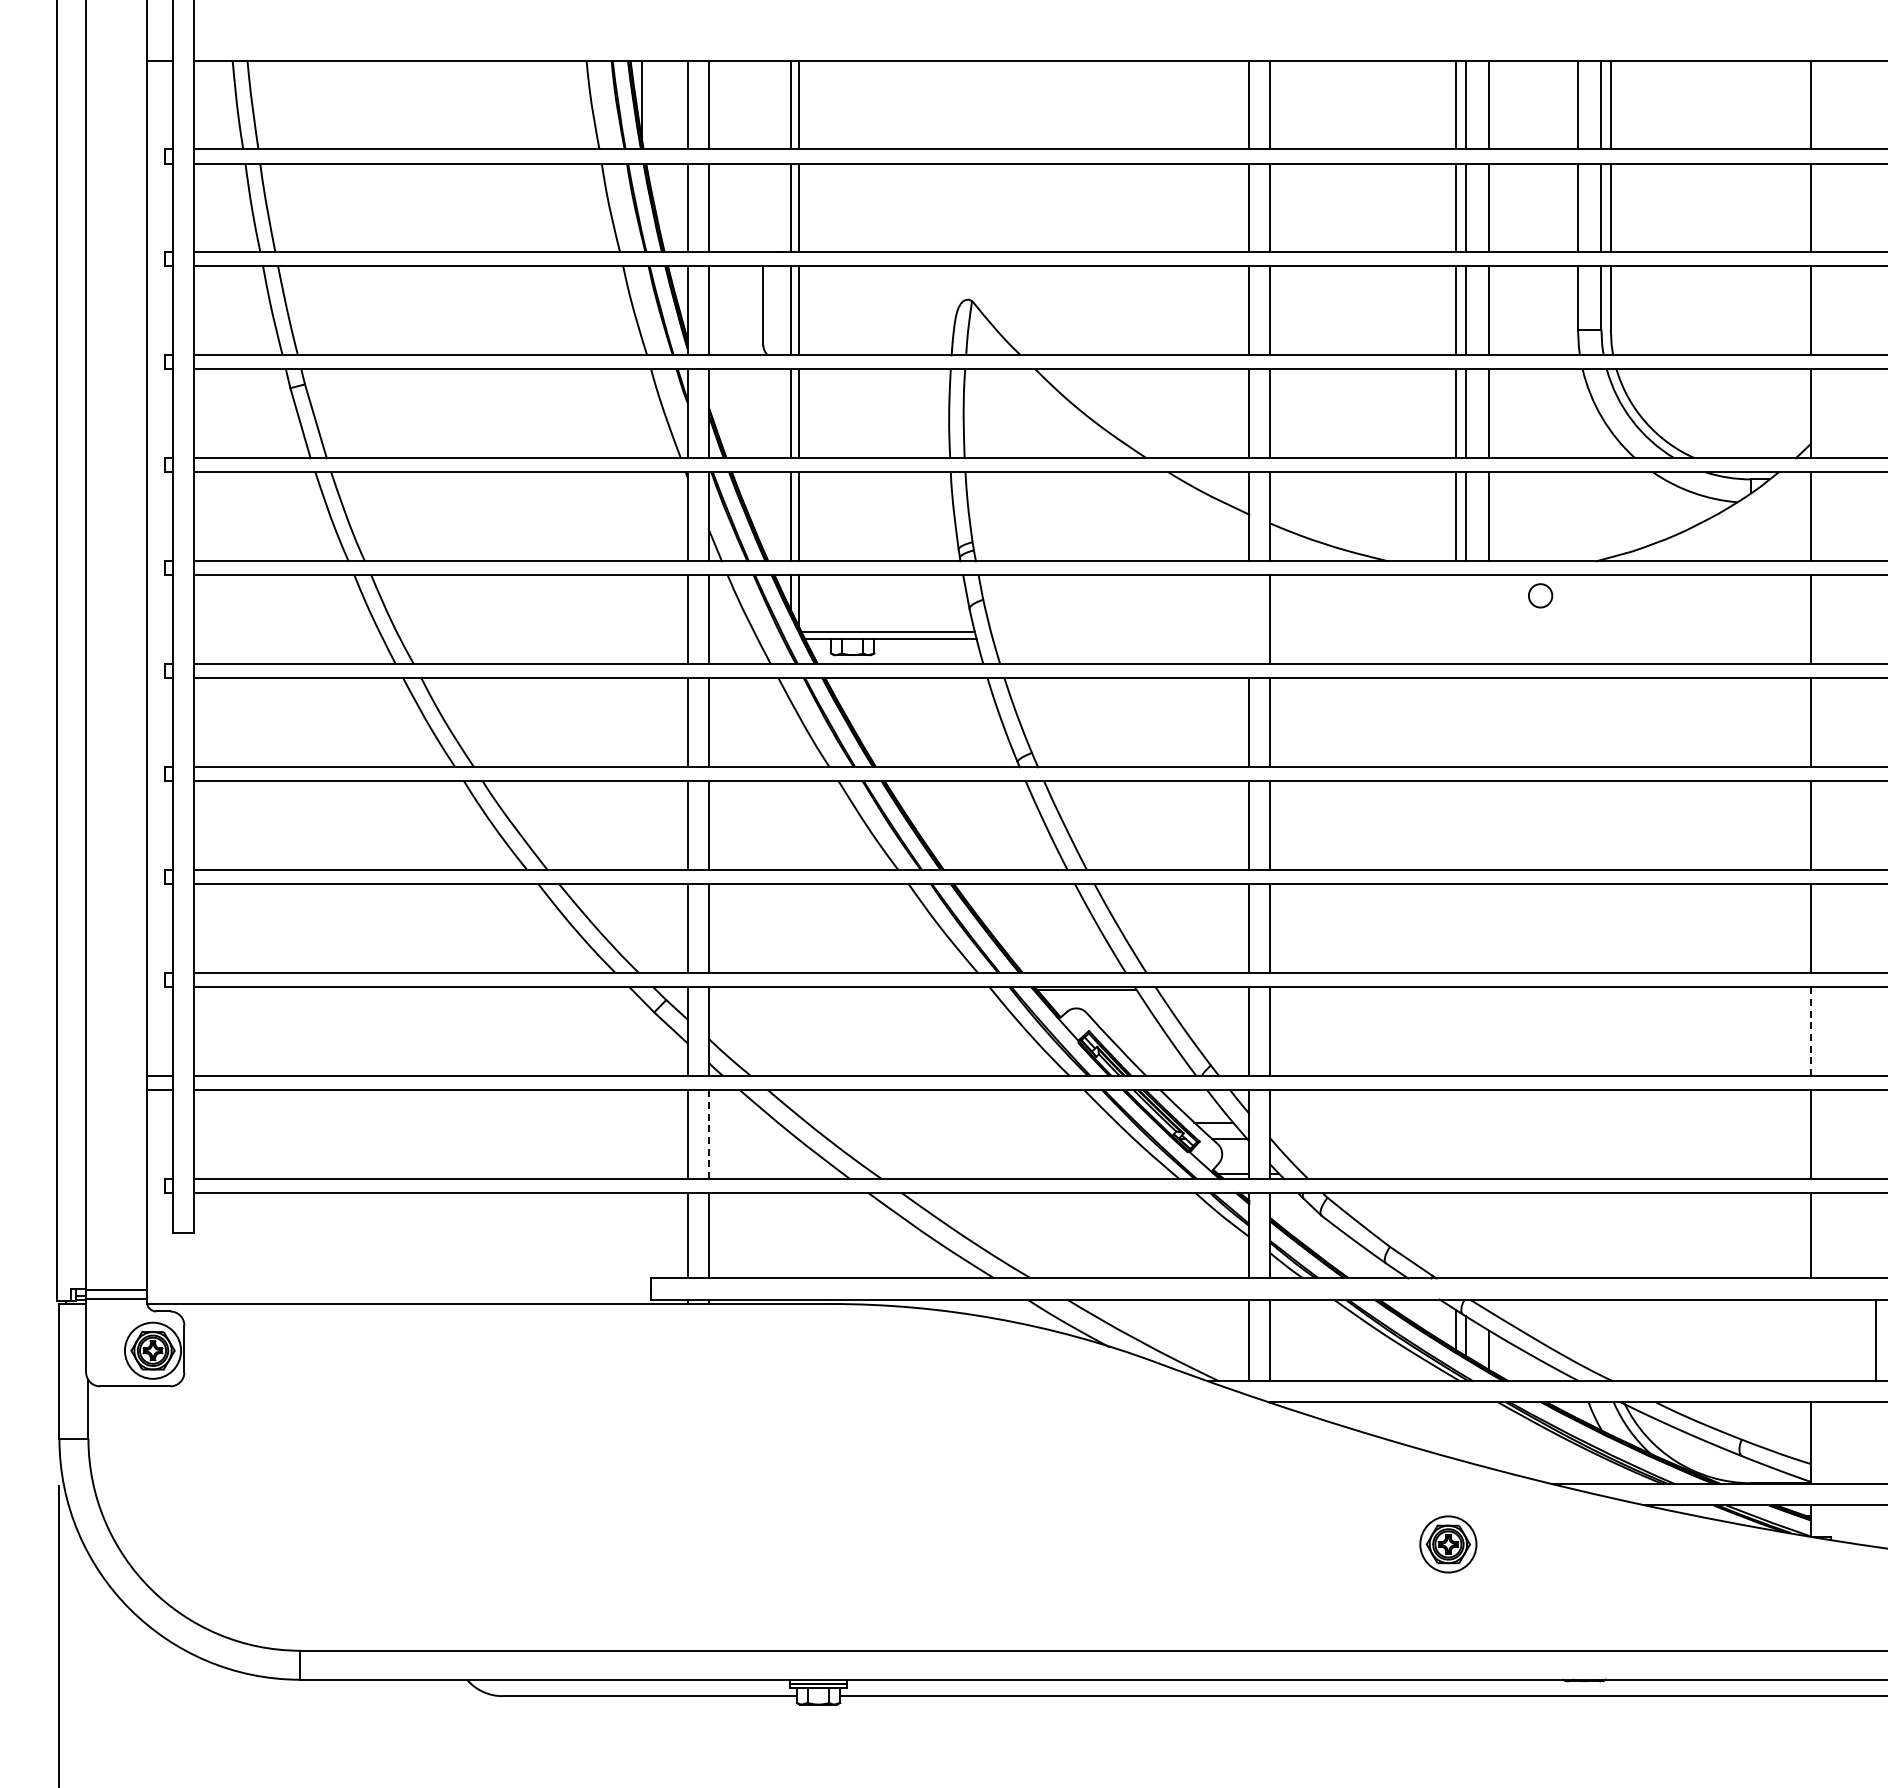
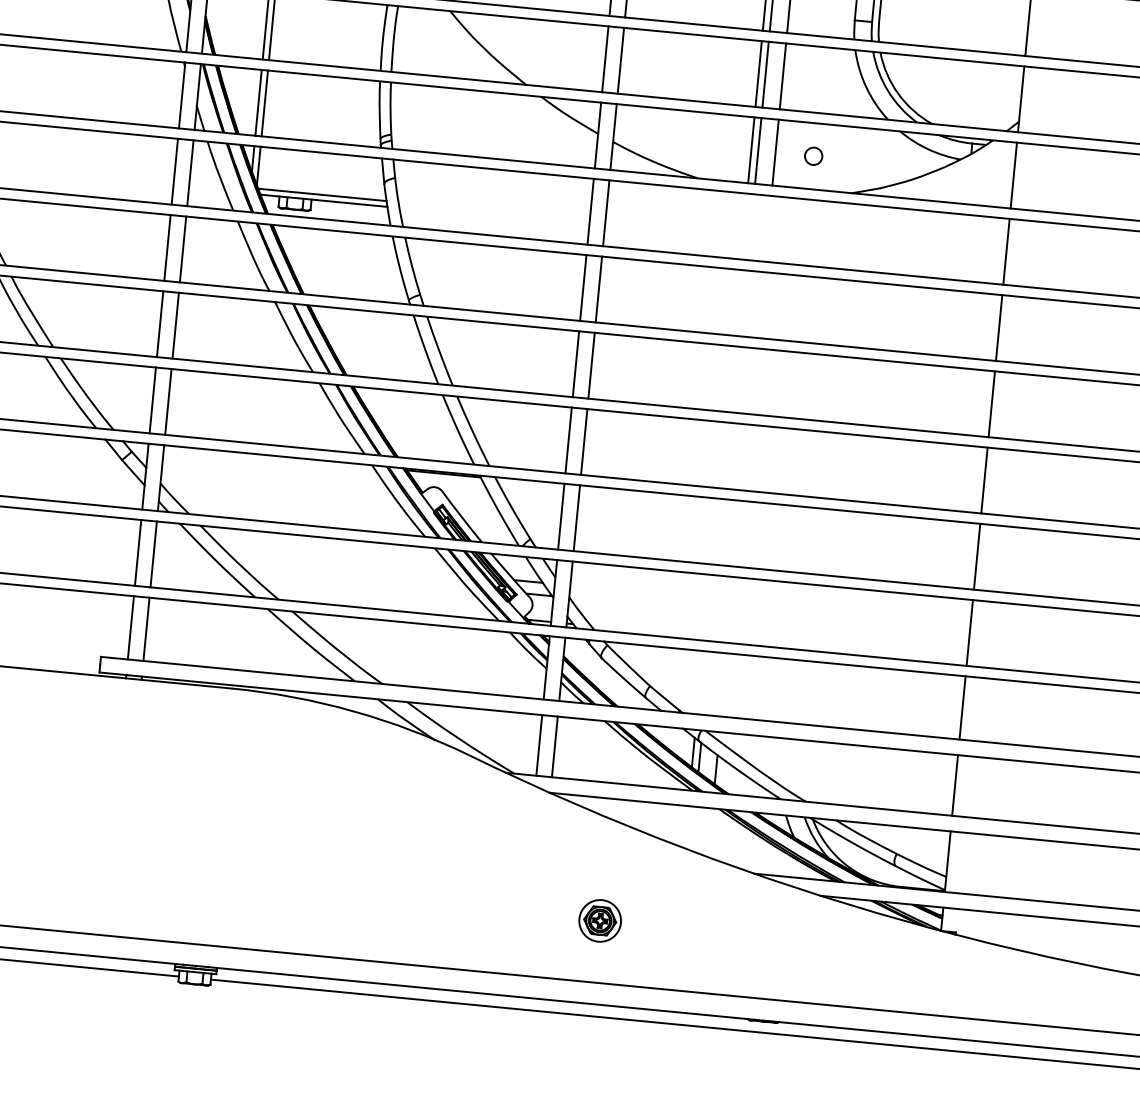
circle: (1540, 595) -> (813, 156), moved
line: (1249, 619) -> (590, 211), added
line: (1810, 1032) -> (976, 557), dashed -> solid
line: (708, 1134) -> (153, 554), dashed -> solid
line: (1875, 1340) -> (954, 785), moved
part: (1448, 1544) -> (600, 920), moved

